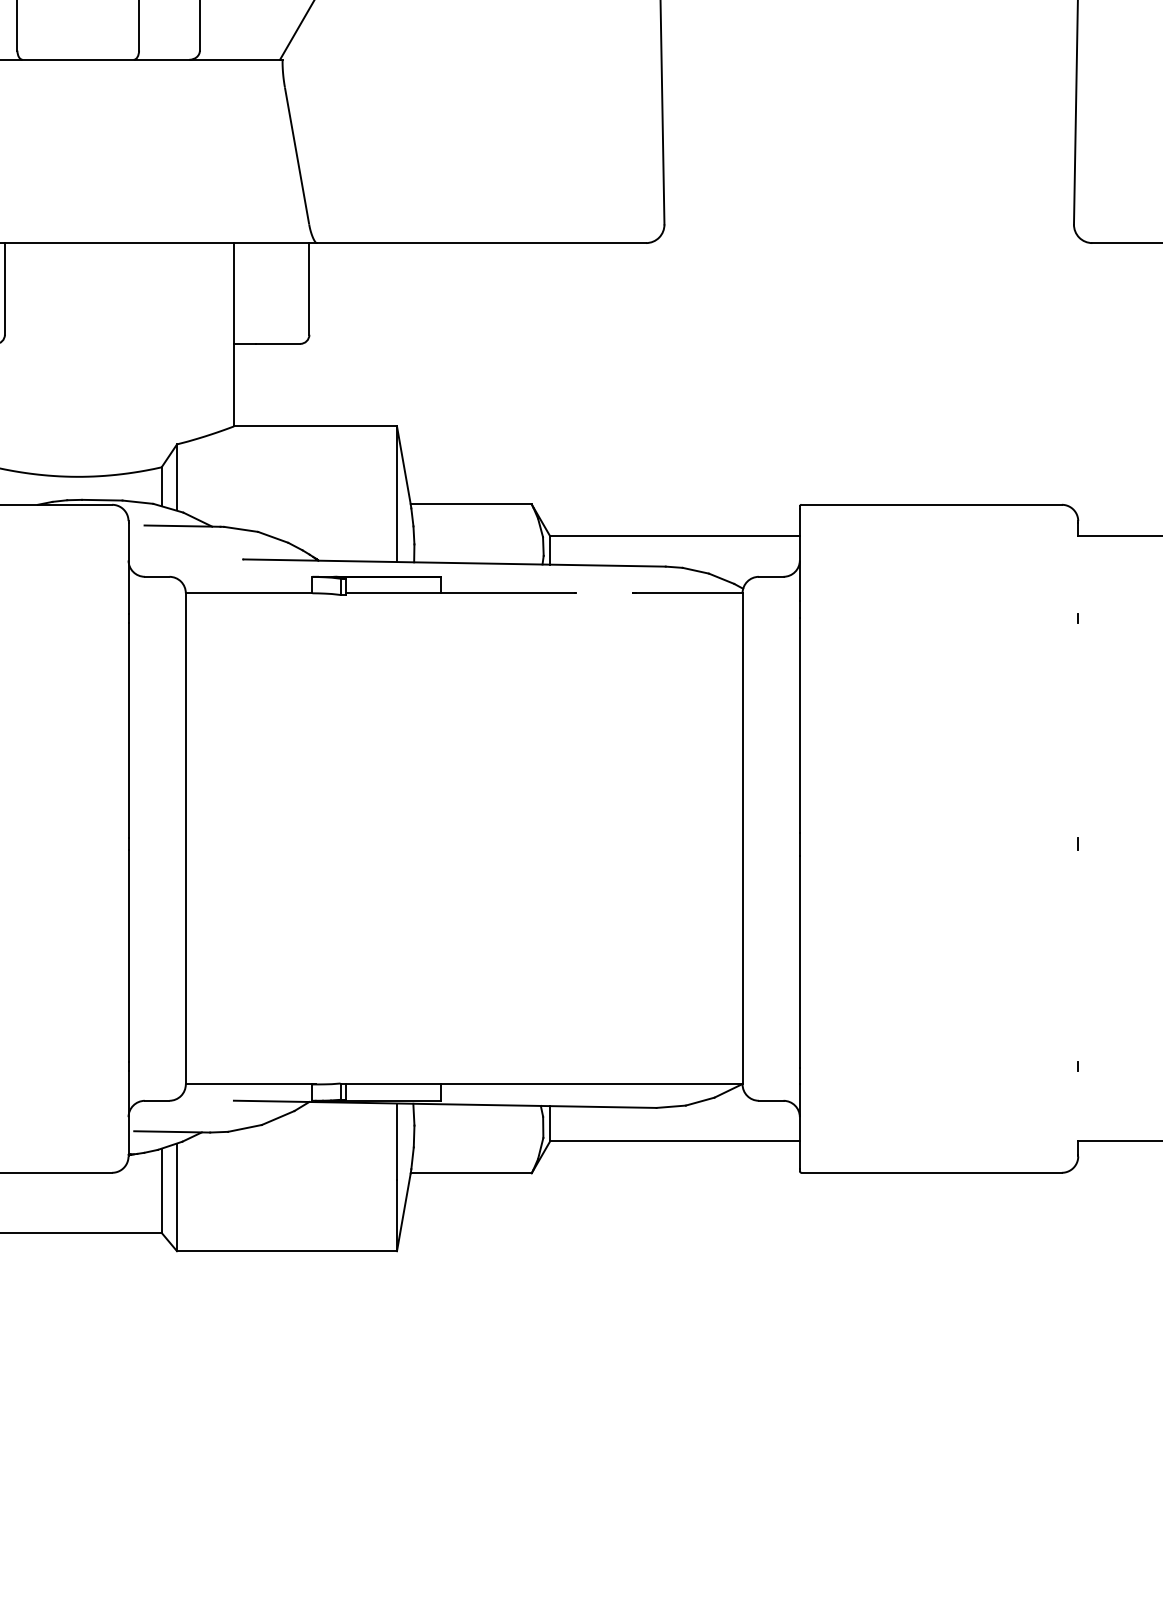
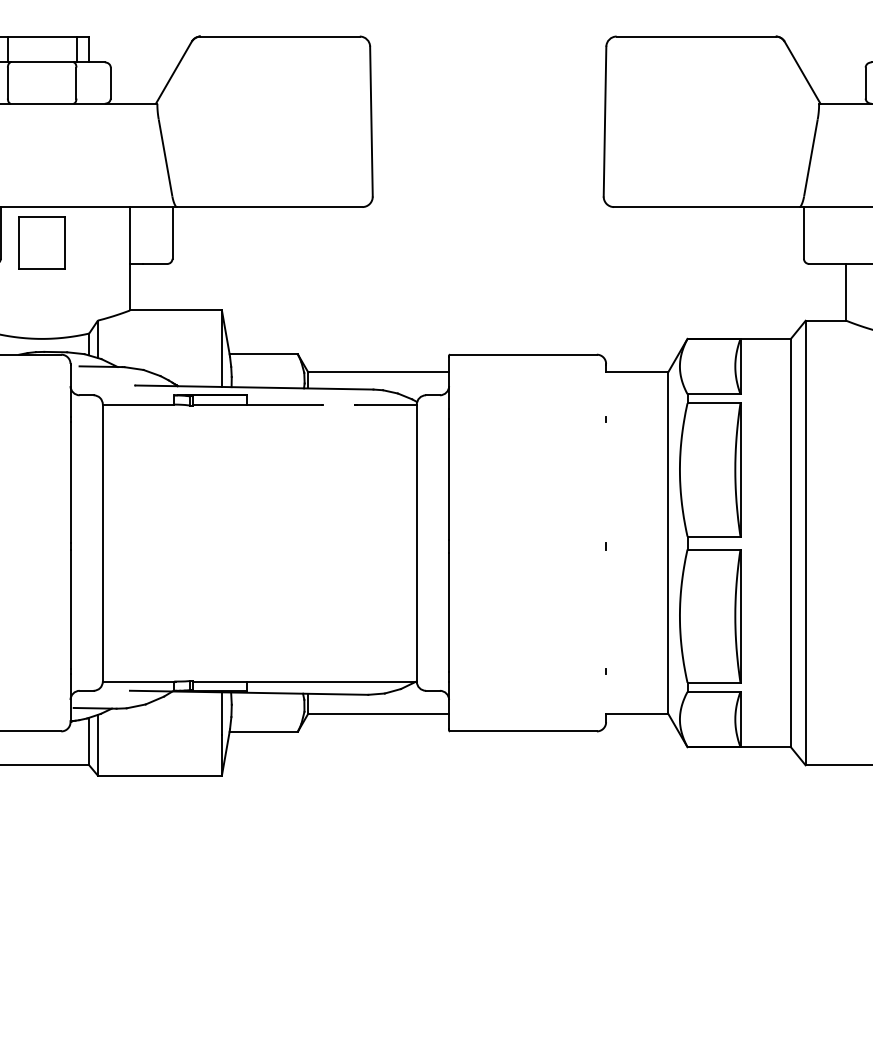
part: (77, 305) -> (41, 242), added

